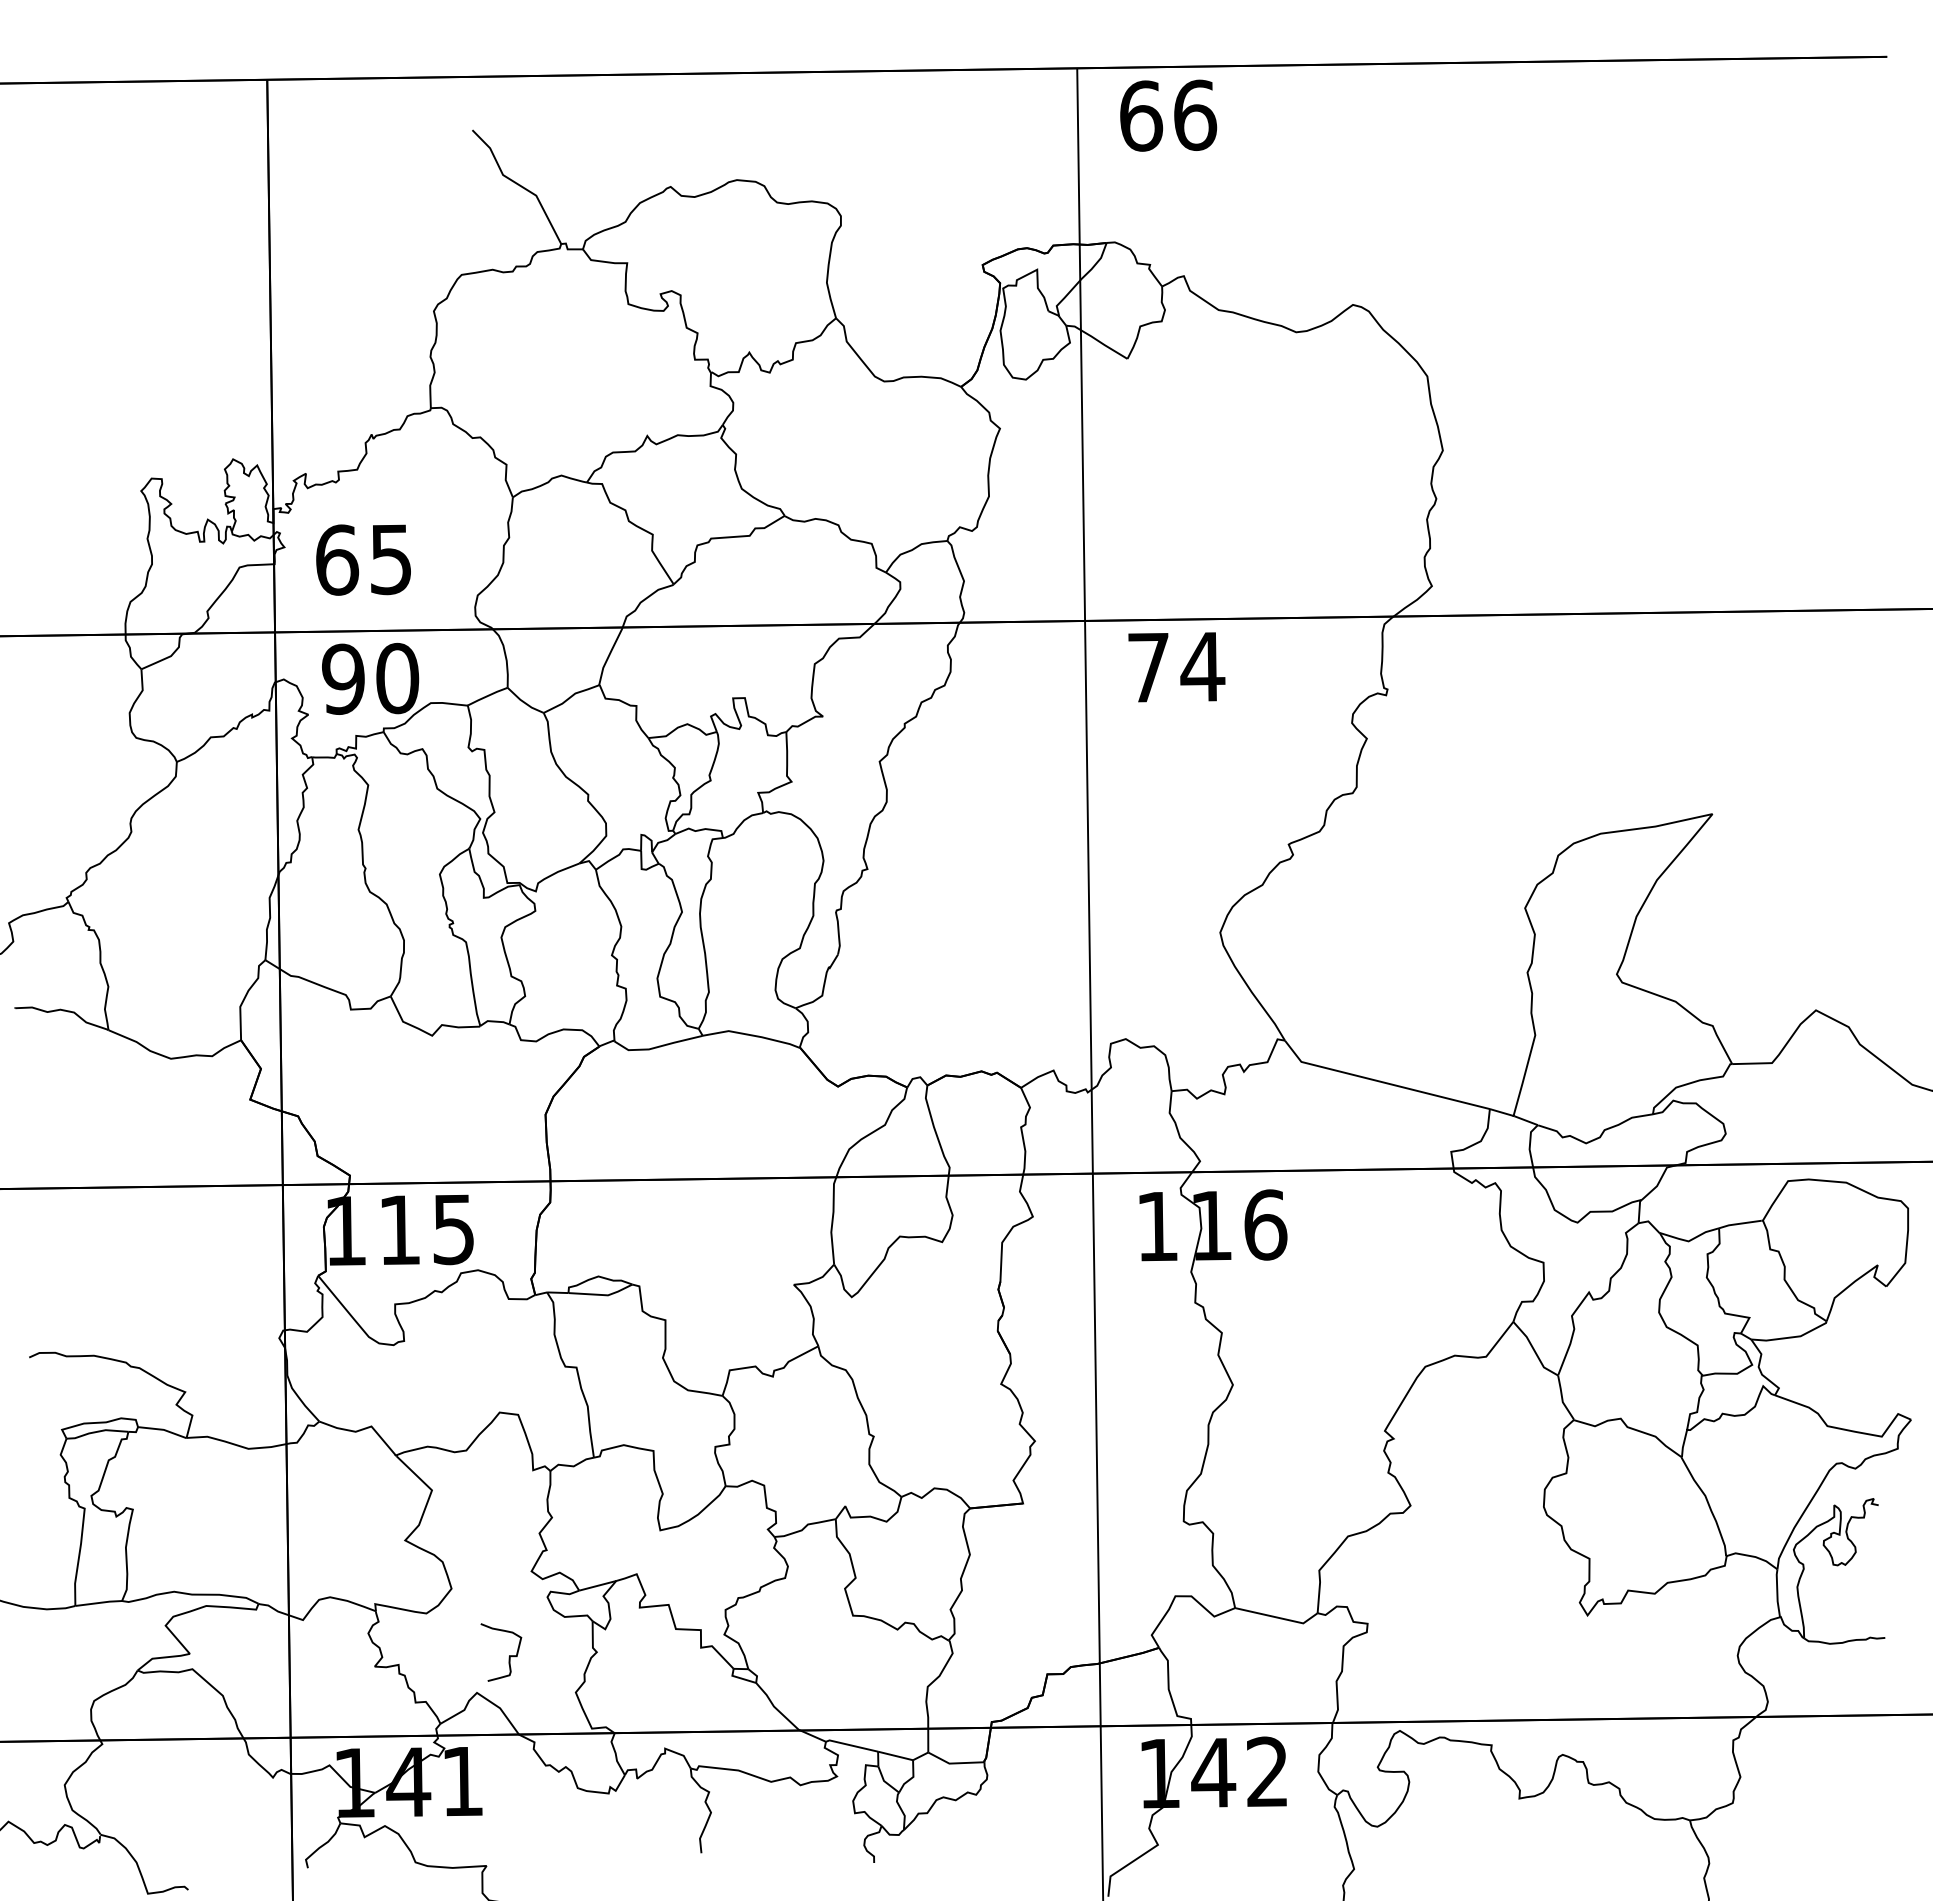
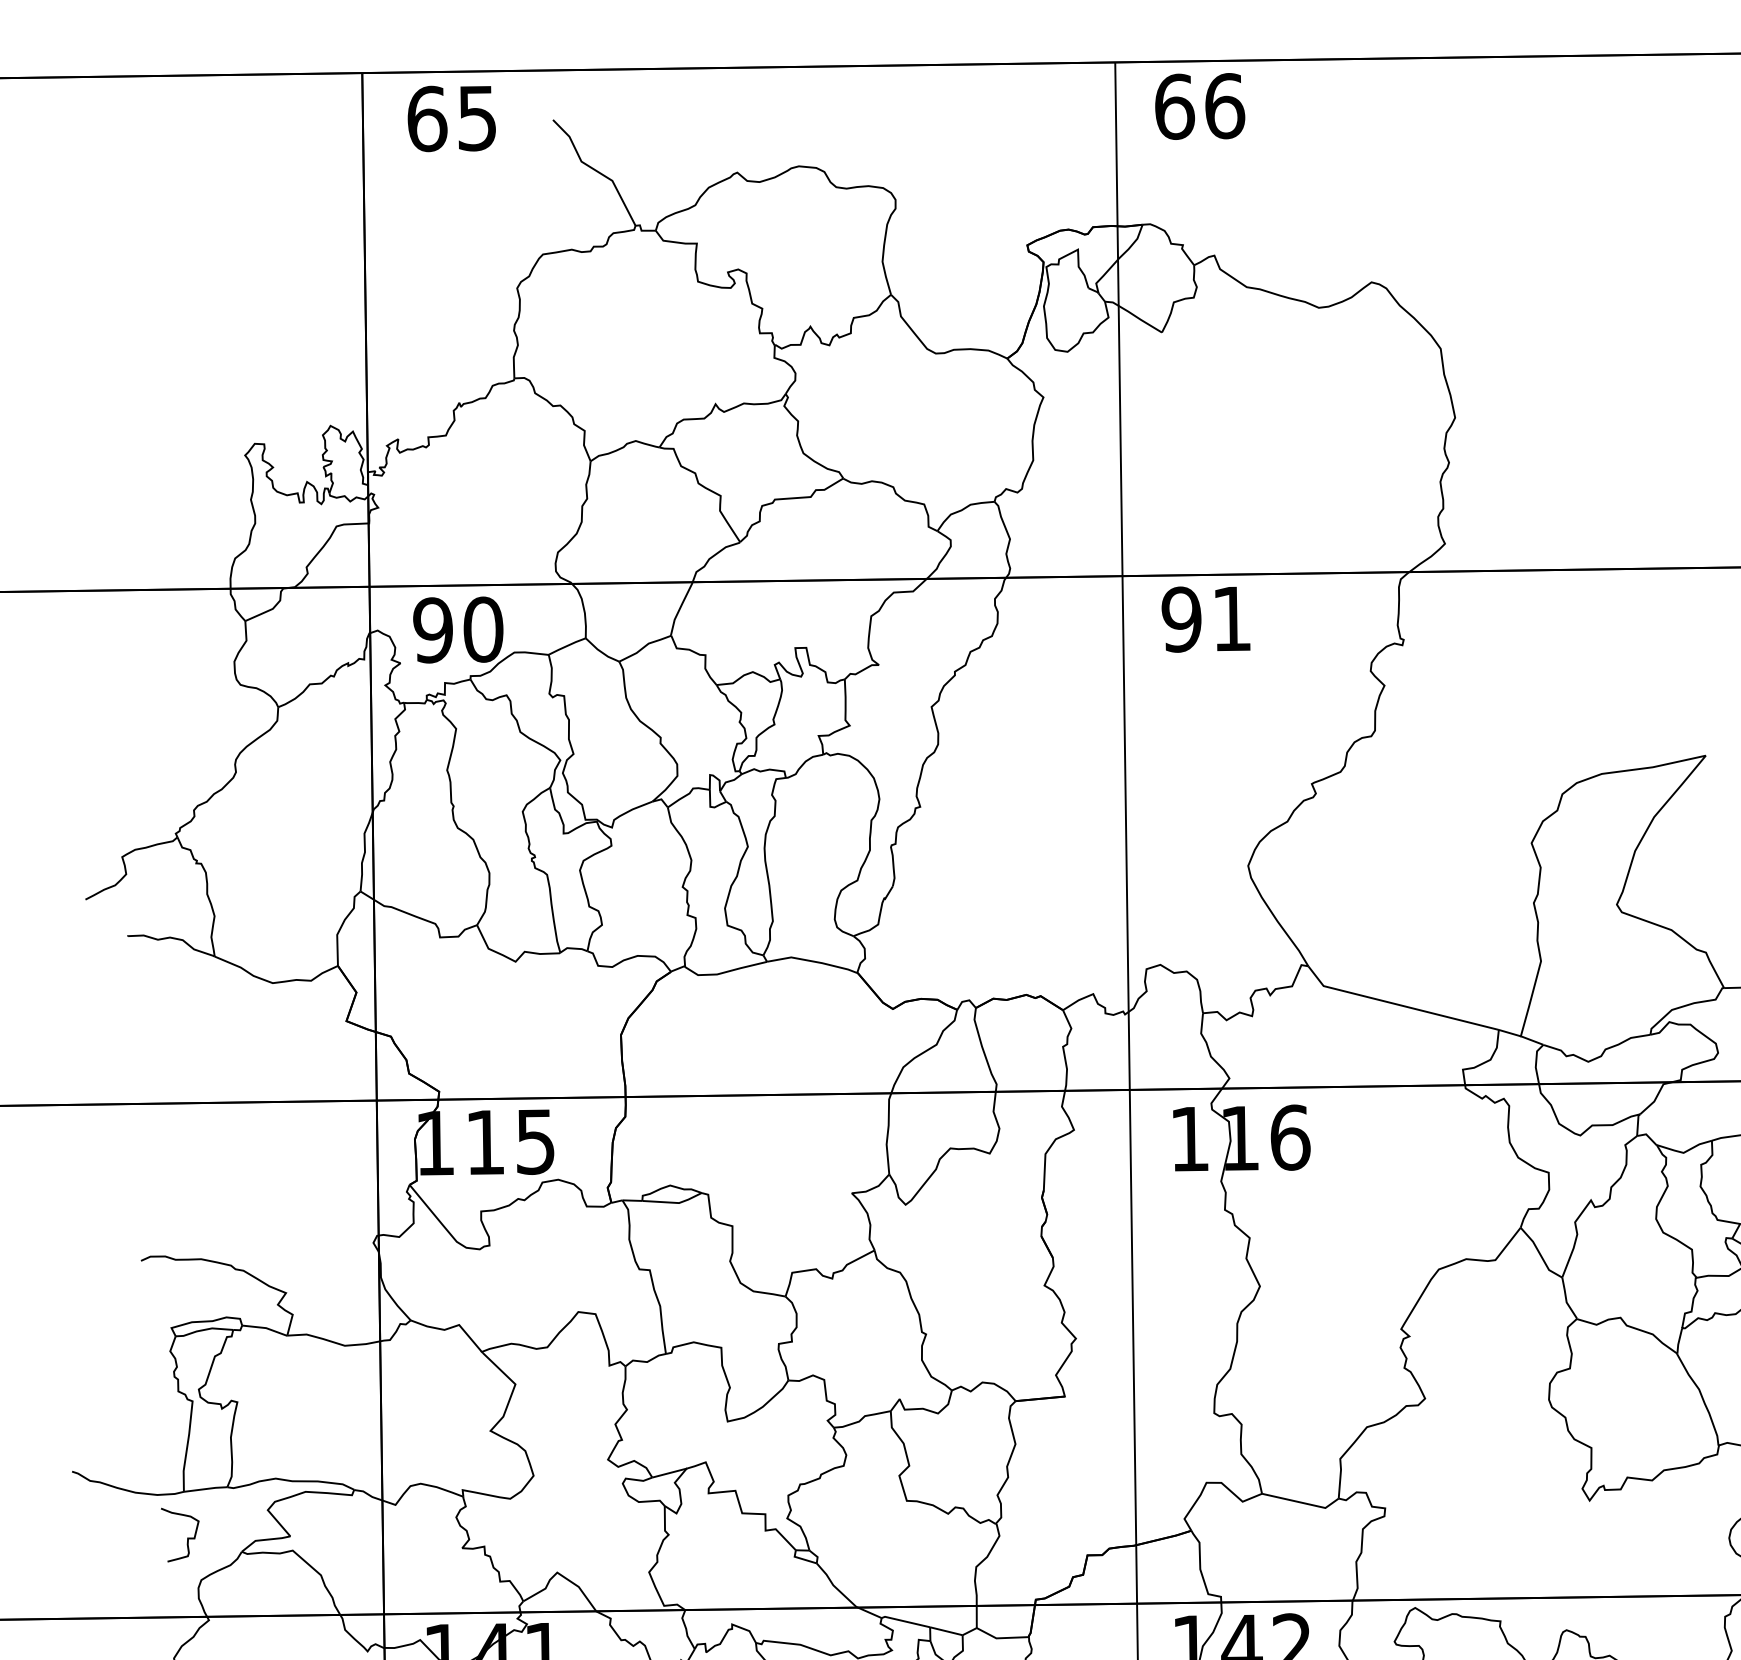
text: (363, 559) -> (451, 118), moved
text: (1176, 667) -> (1207, 619), 74 -> 91
curve: (509, 1655) -> (187, 1537), moved

